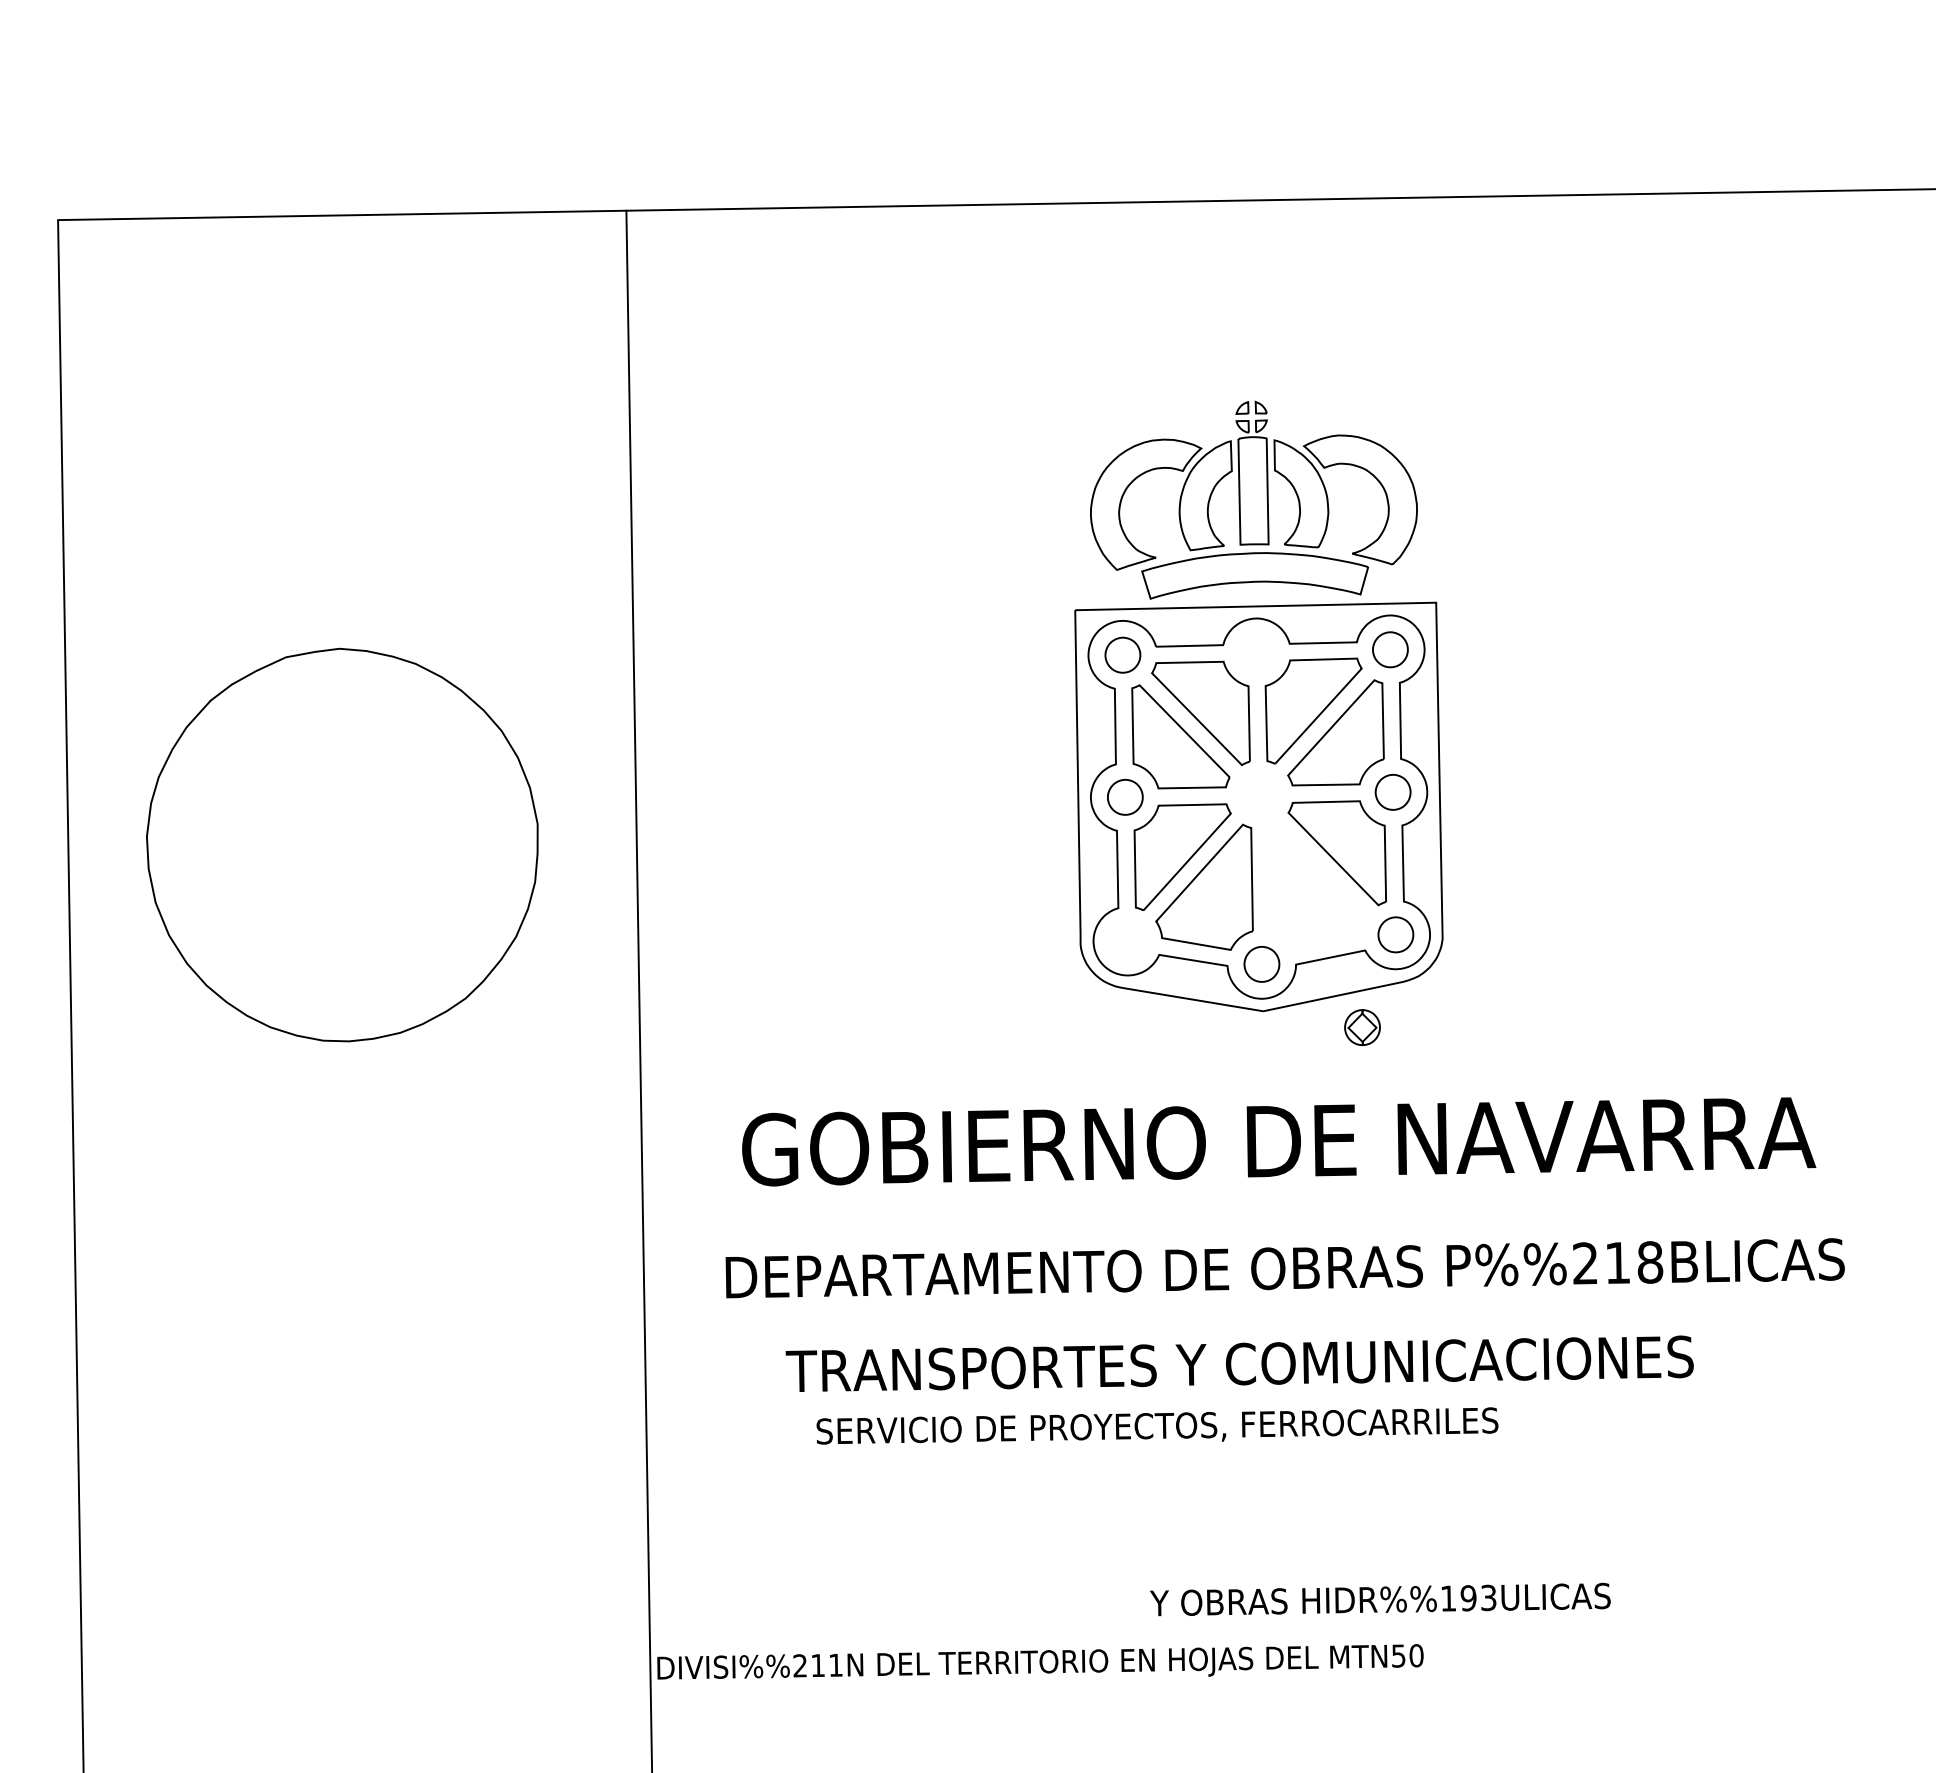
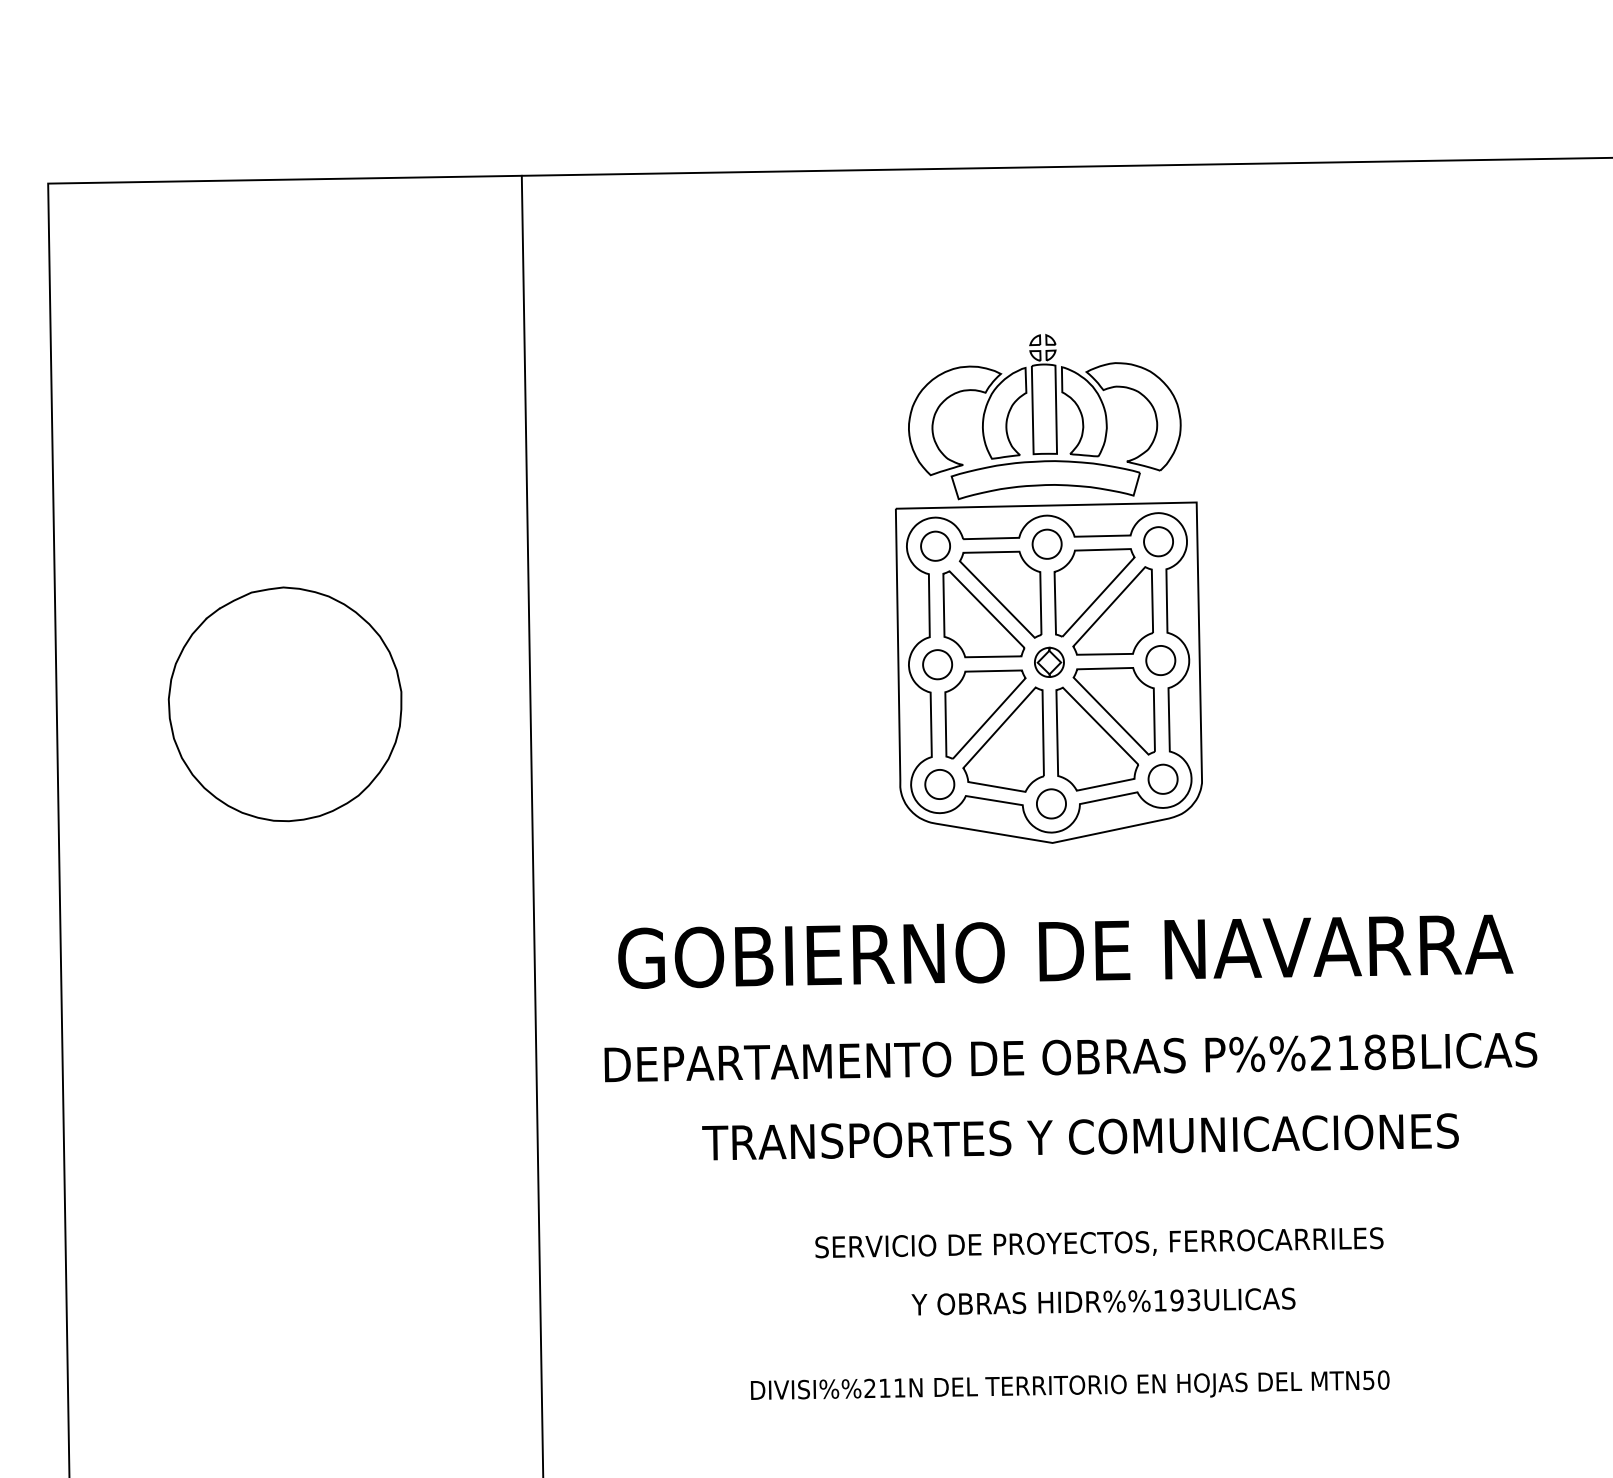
part: (1256, 652) -> (1046, 543), added
part: (342, 844) -> (285, 703), size x0.71
part: (1316, 886) -> (1096, 739), added
part: (1127, 940) -> (939, 784), added
part: (1362, 1027) -> (1049, 662), moved
text: (1239, 1363) -> (1080, 1136), moved
text: (1157, 1425) -> (1099, 1242), moved
text: (1380, 1599) -> (1103, 1301), moved
text: (1040, 1661) -> (1070, 1384), moved

